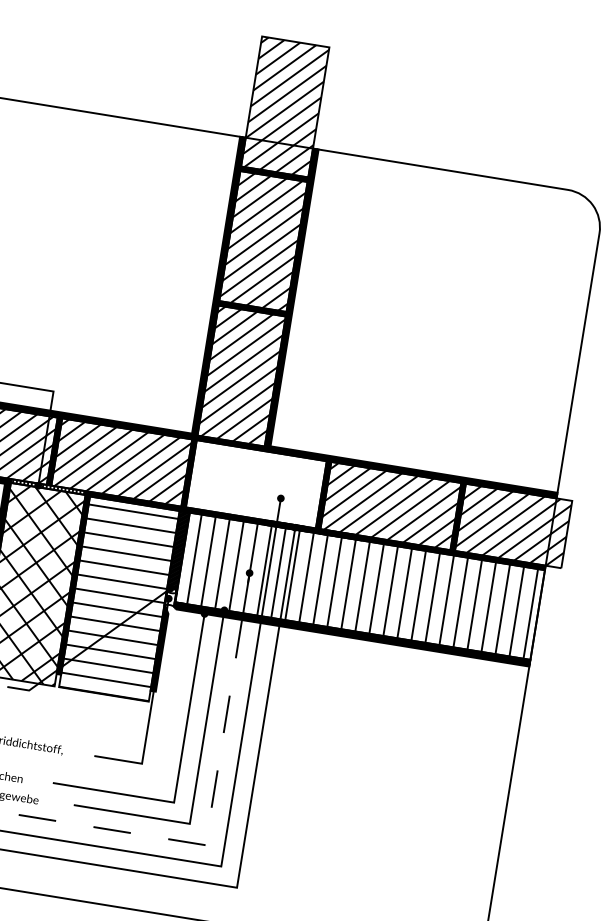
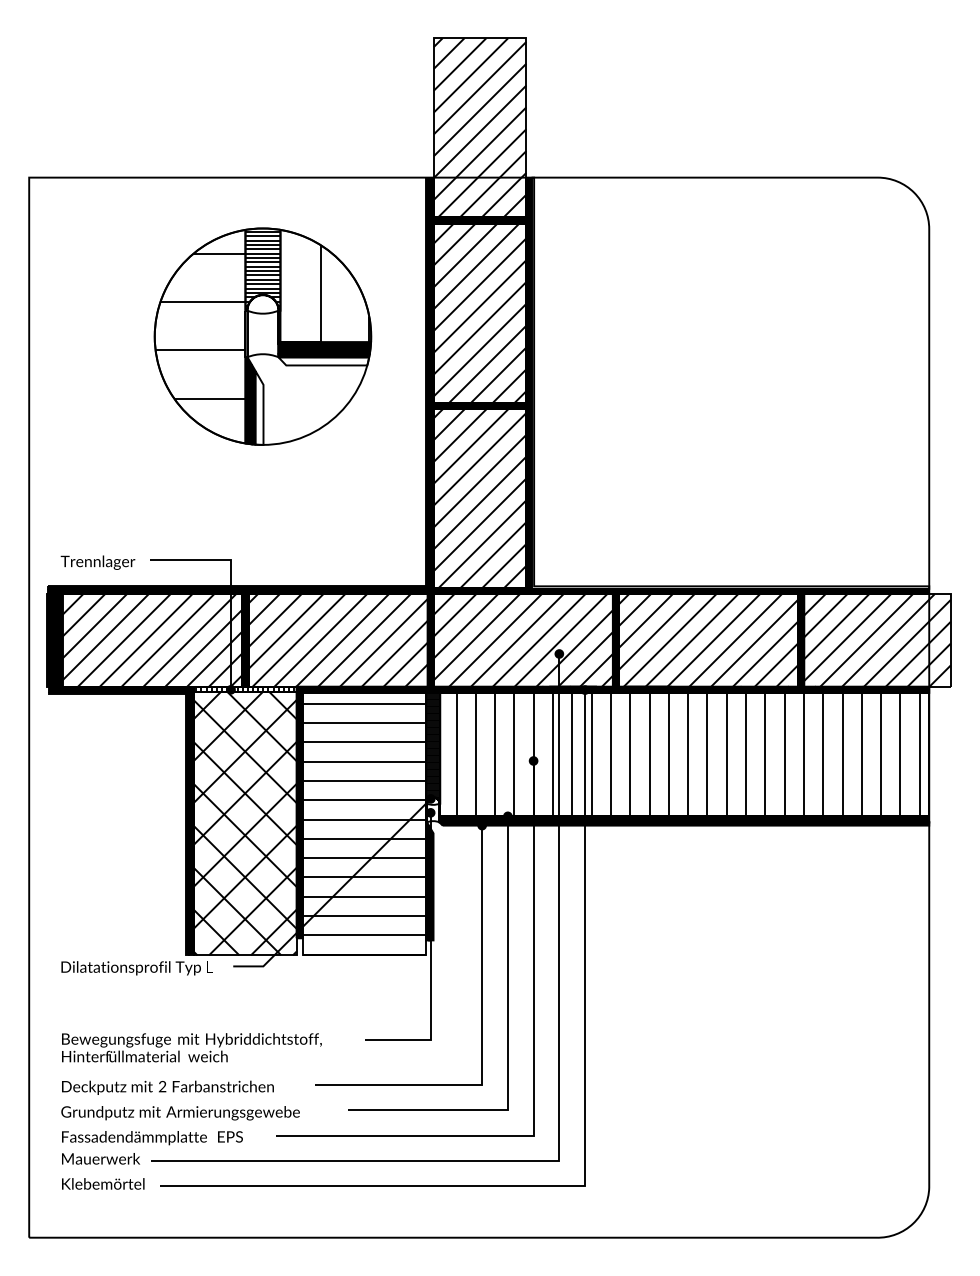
part: (102, 232) -> (262, 336), added
hatch: (255, 484) -> (522, 640), added
line: (212, 804) -> (533, 1079), dashed -> solid

